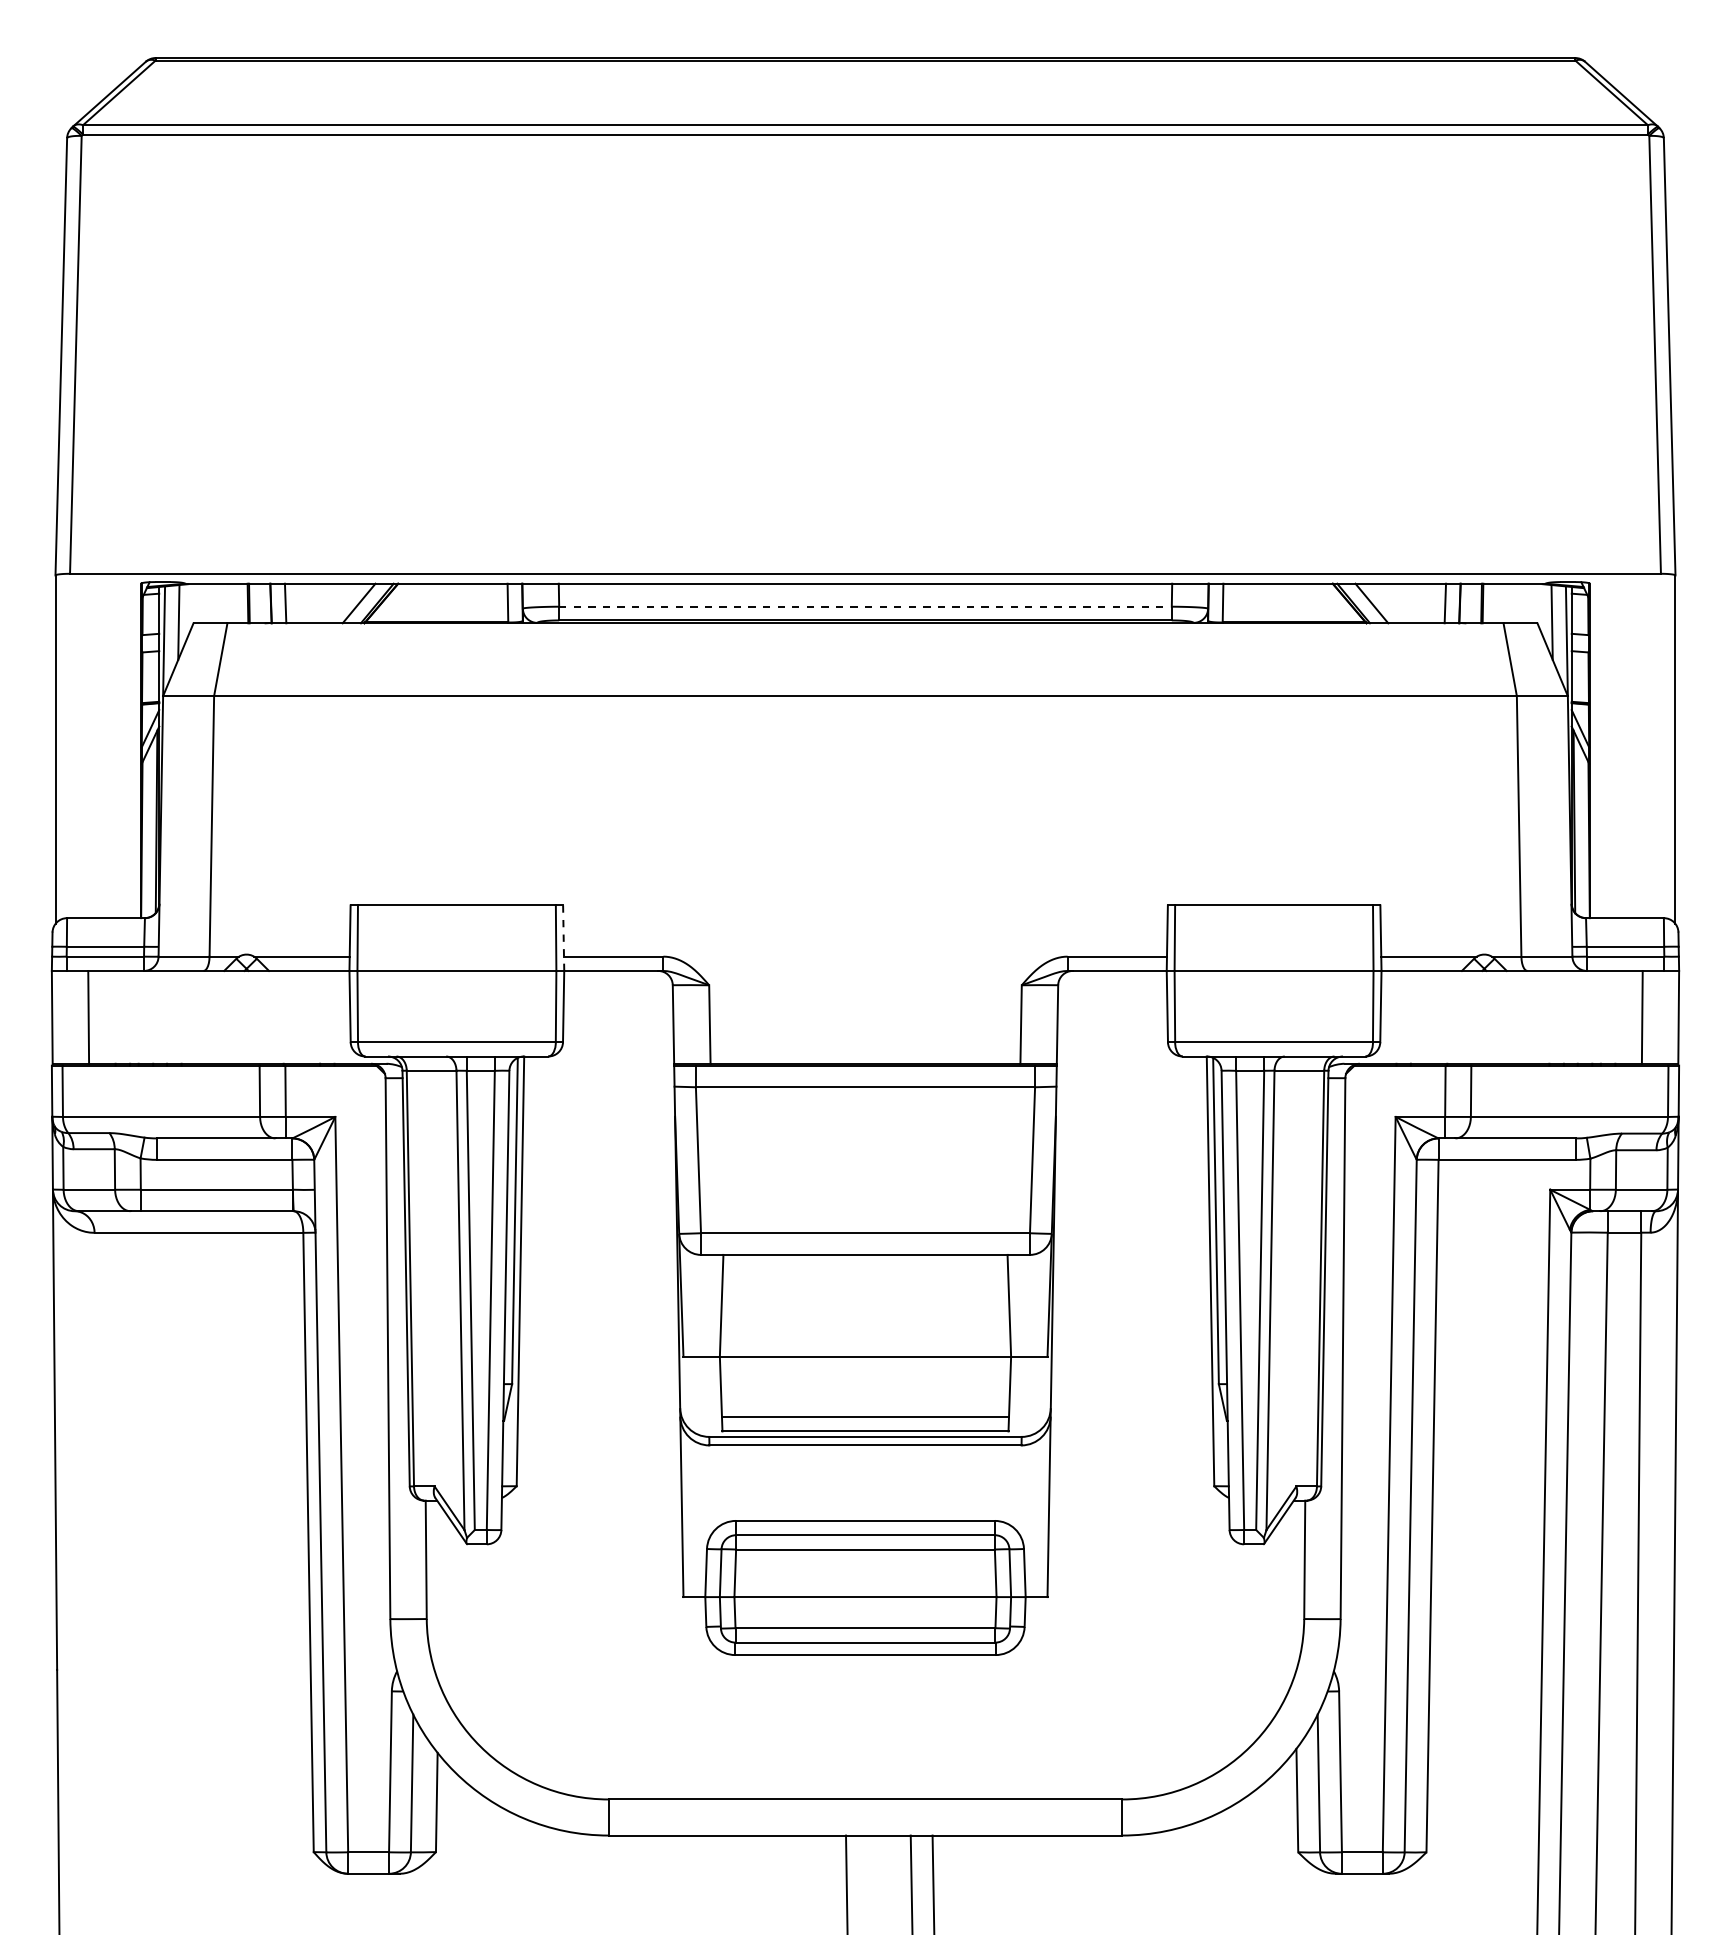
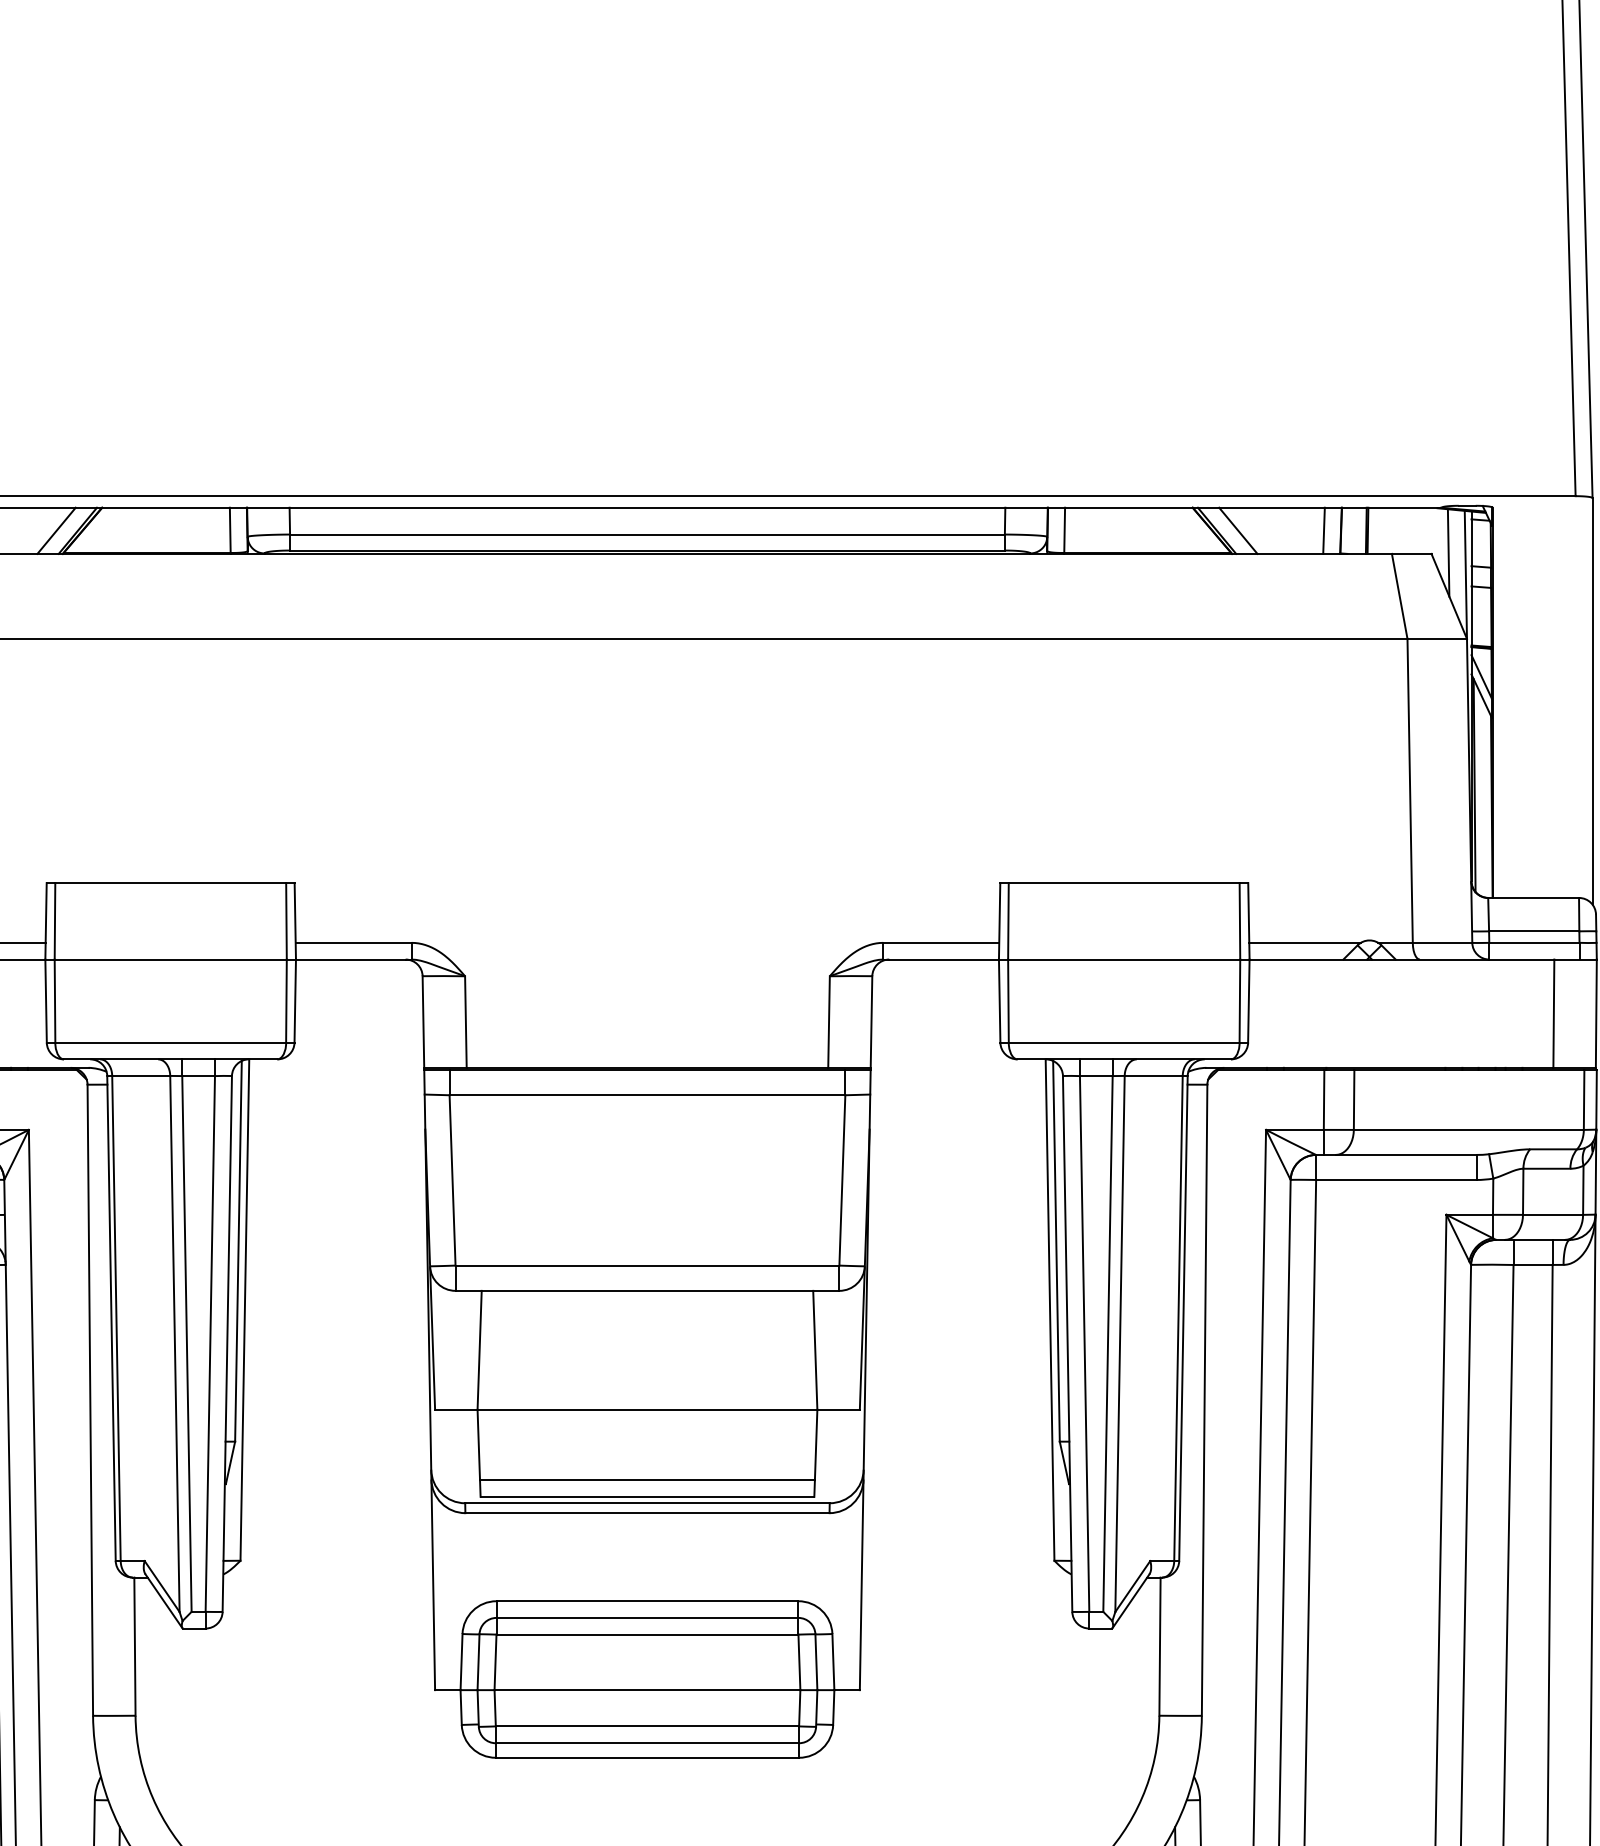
line: (865, 606) -> (647, 534), dashed -> solid
line: (563, 938) -> (295, 921), dashed -> solid

